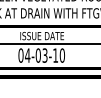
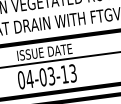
text: (62, 55) -> (73, 73), 04-03-10 -> 04-03-13

